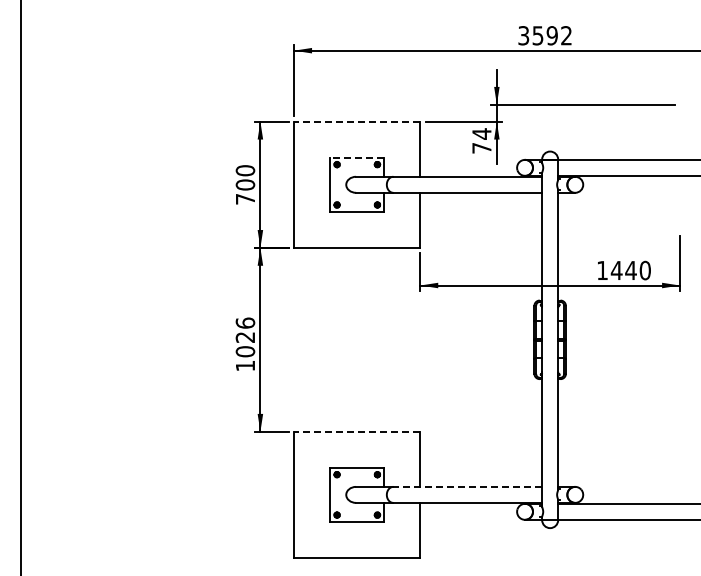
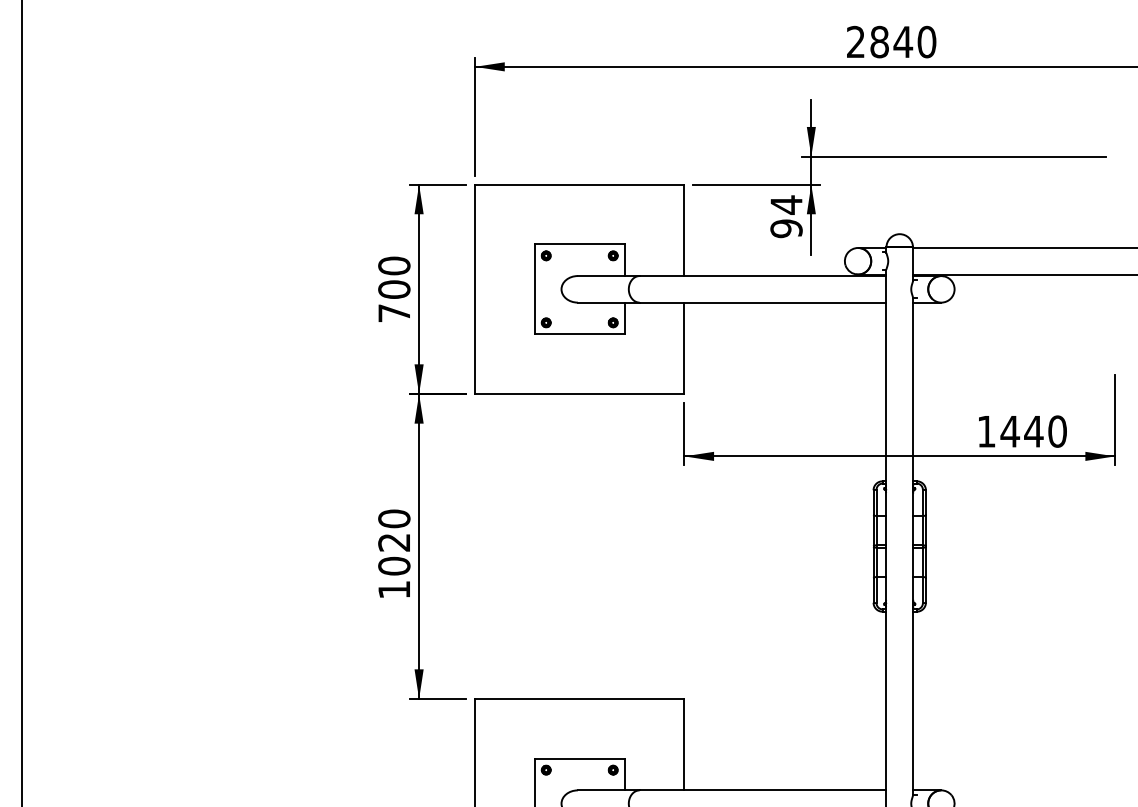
text: (545, 35) -> (891, 41), 3592 -> 2840
line: (356, 121) -> (578, 184), dashed -> solid
text: (481, 147) -> (785, 227), 74 -> 94
line: (356, 157) -> (578, 244), dashed -> solid
text: (244, 322) -> (392, 517), 1026 -> 1020
line: (356, 431) -> (578, 698), dashed -> solid
line: (467, 486) -> (762, 789), dashed -> solid

